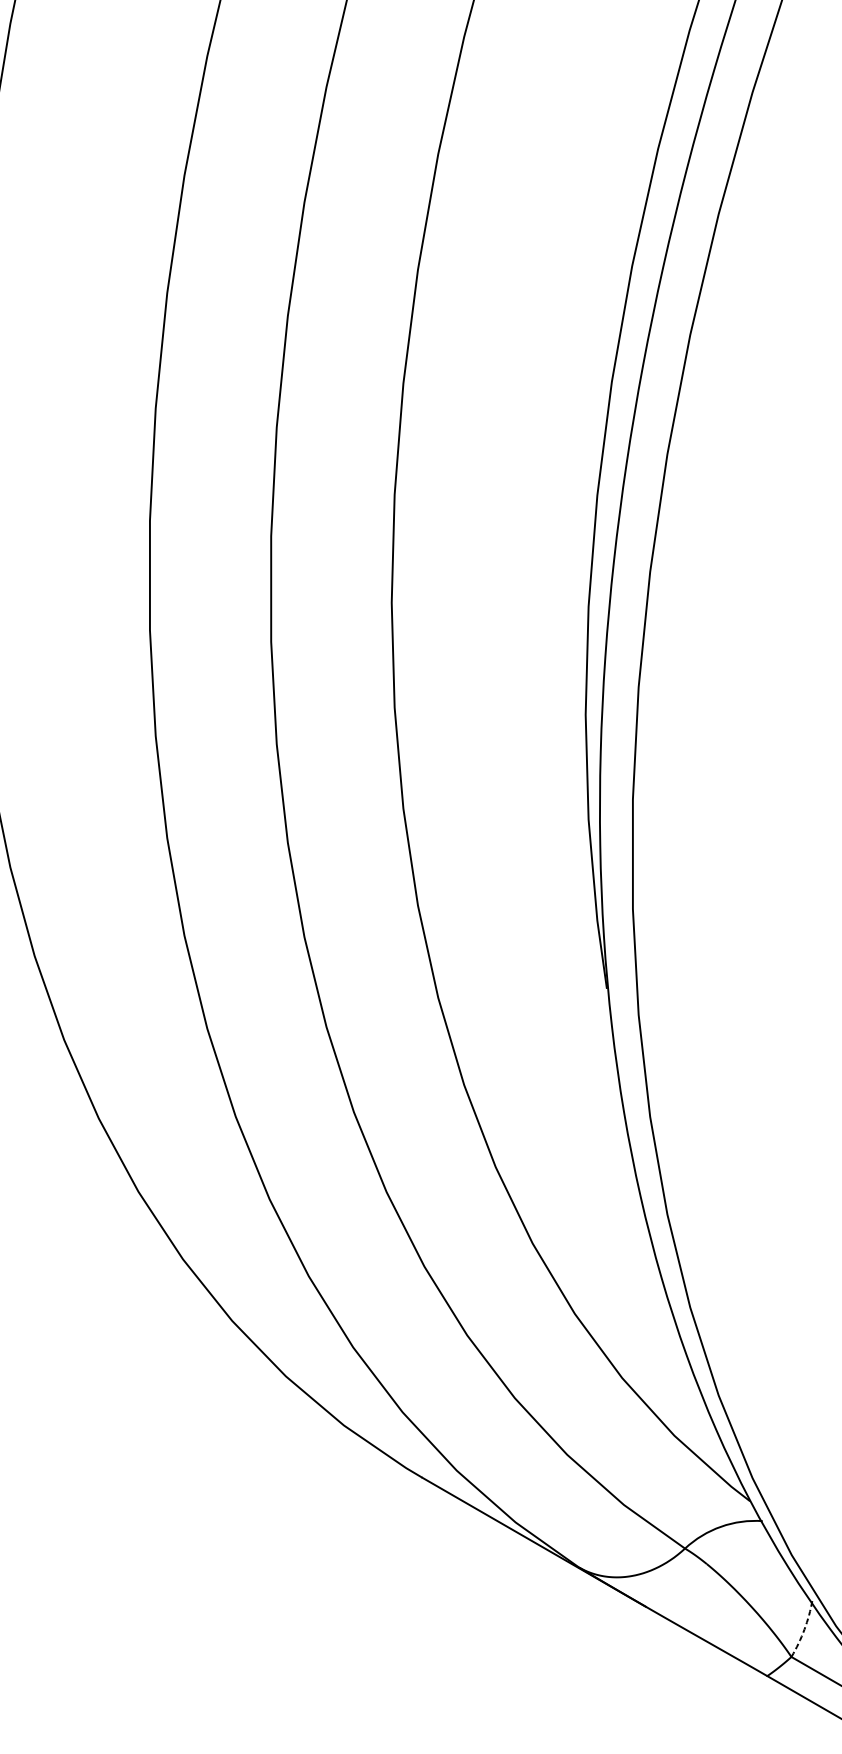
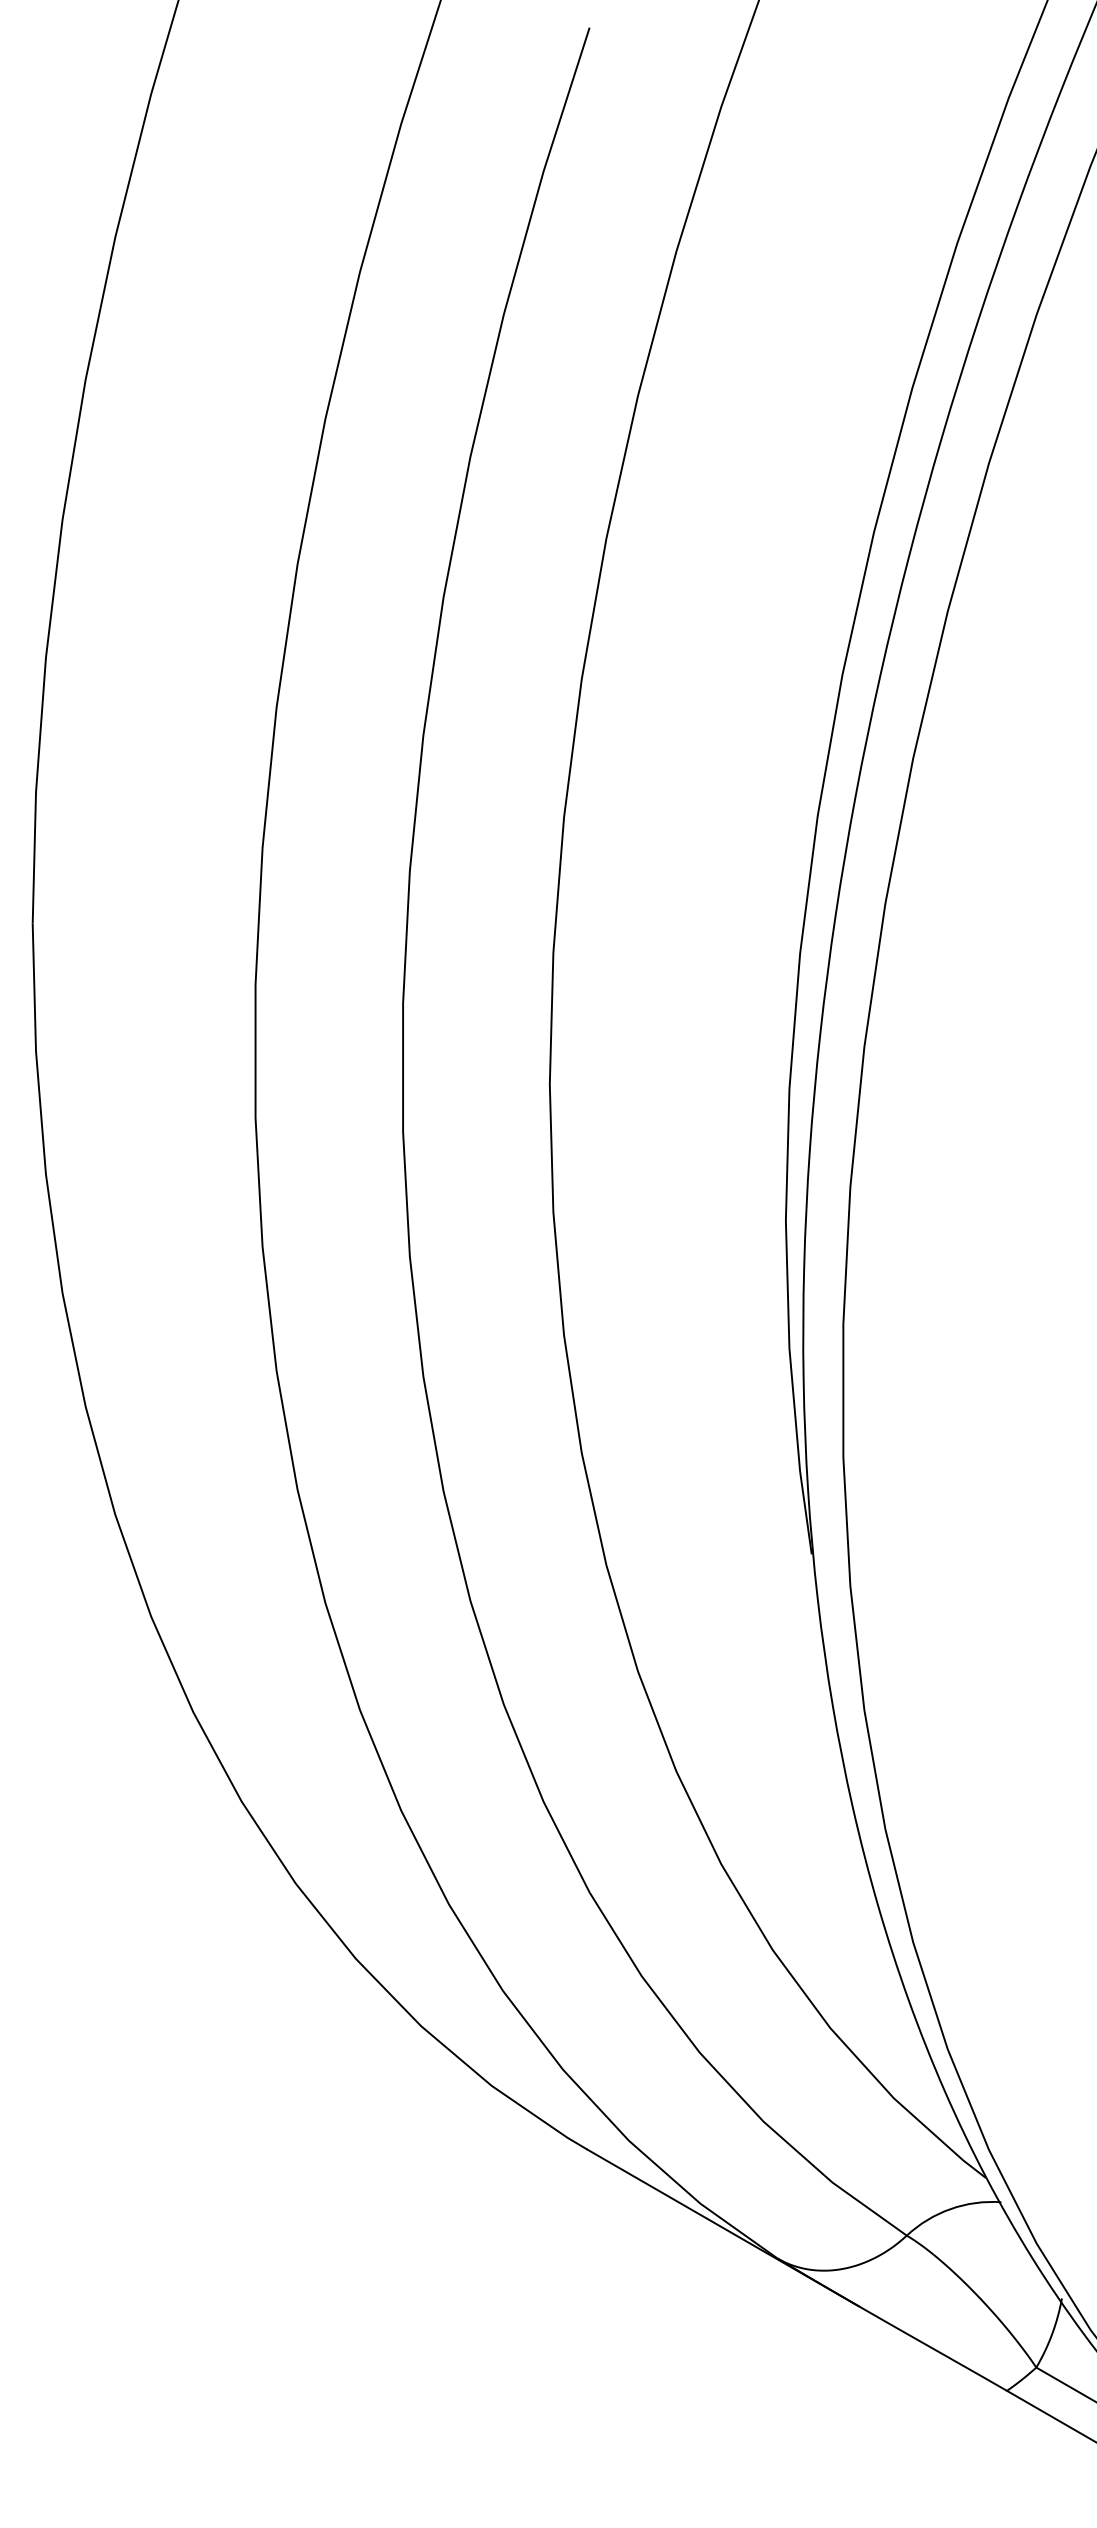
arc: (804, 1629) -> (1052, 2334), dashed -> solid

